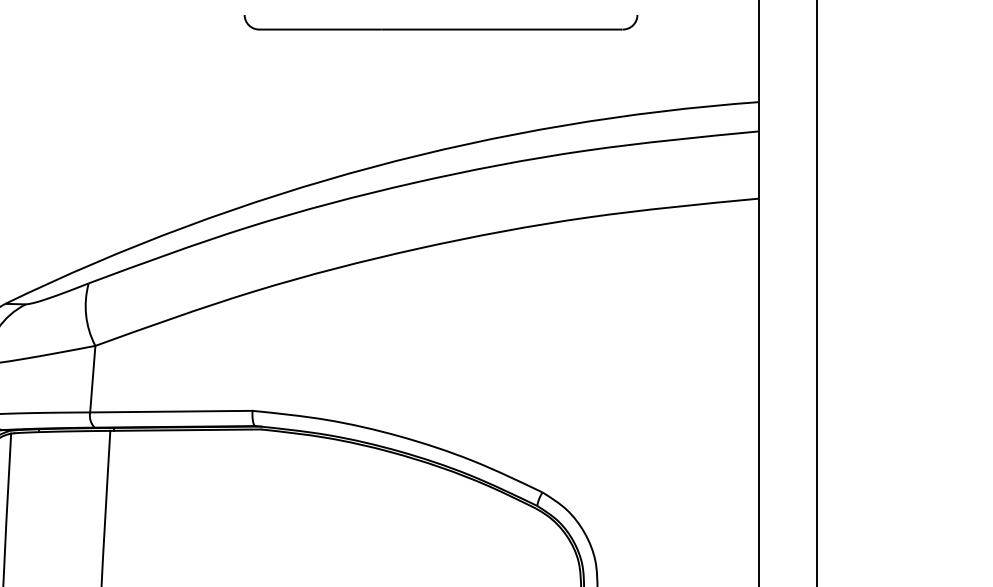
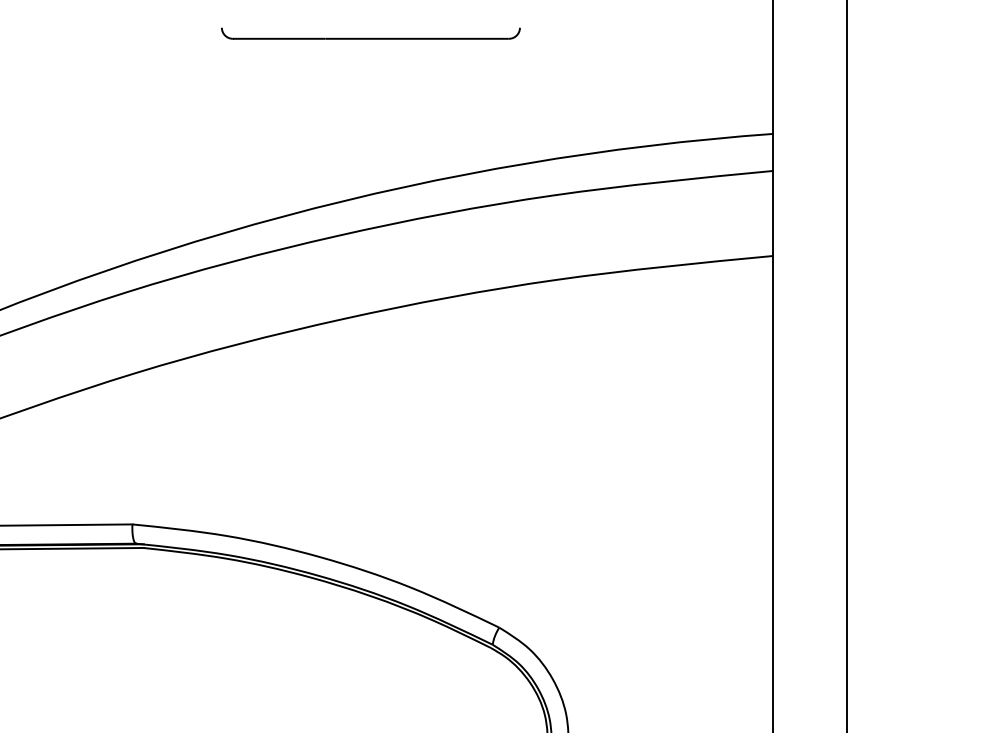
part: (440, 22) -> (370, 33), size x0.6

